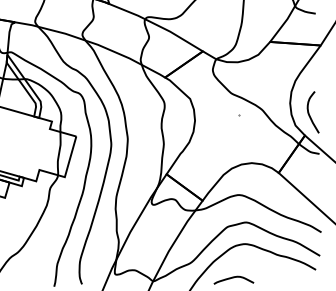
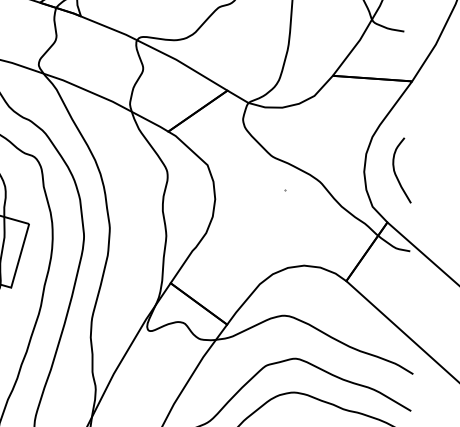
curve: (309, 112) -> (396, 170), moved

